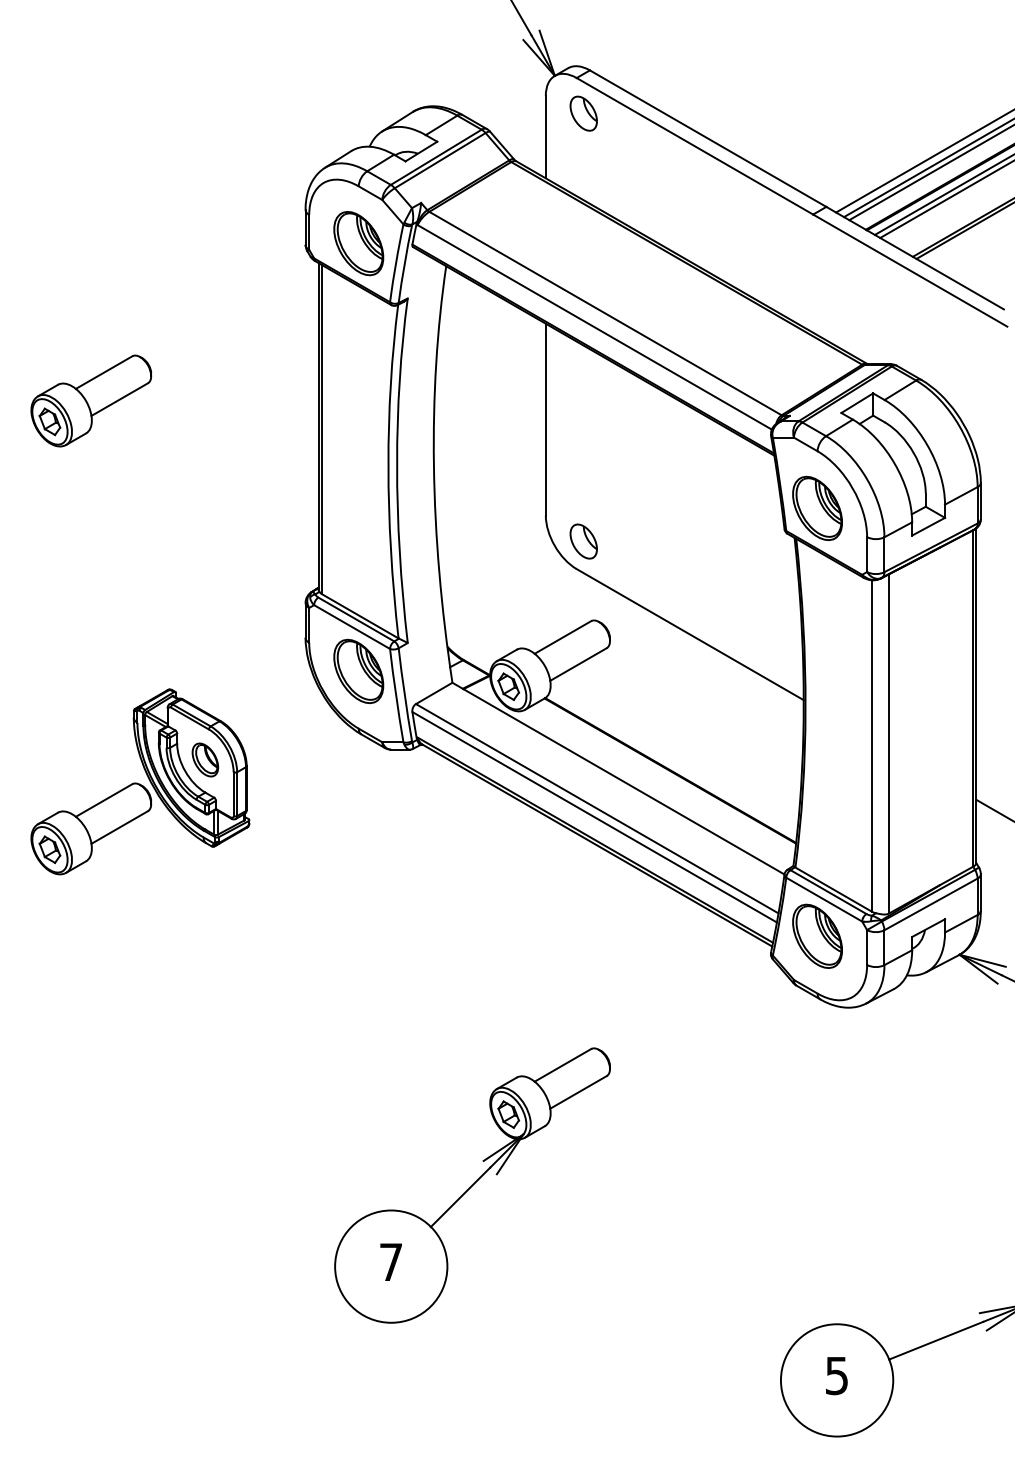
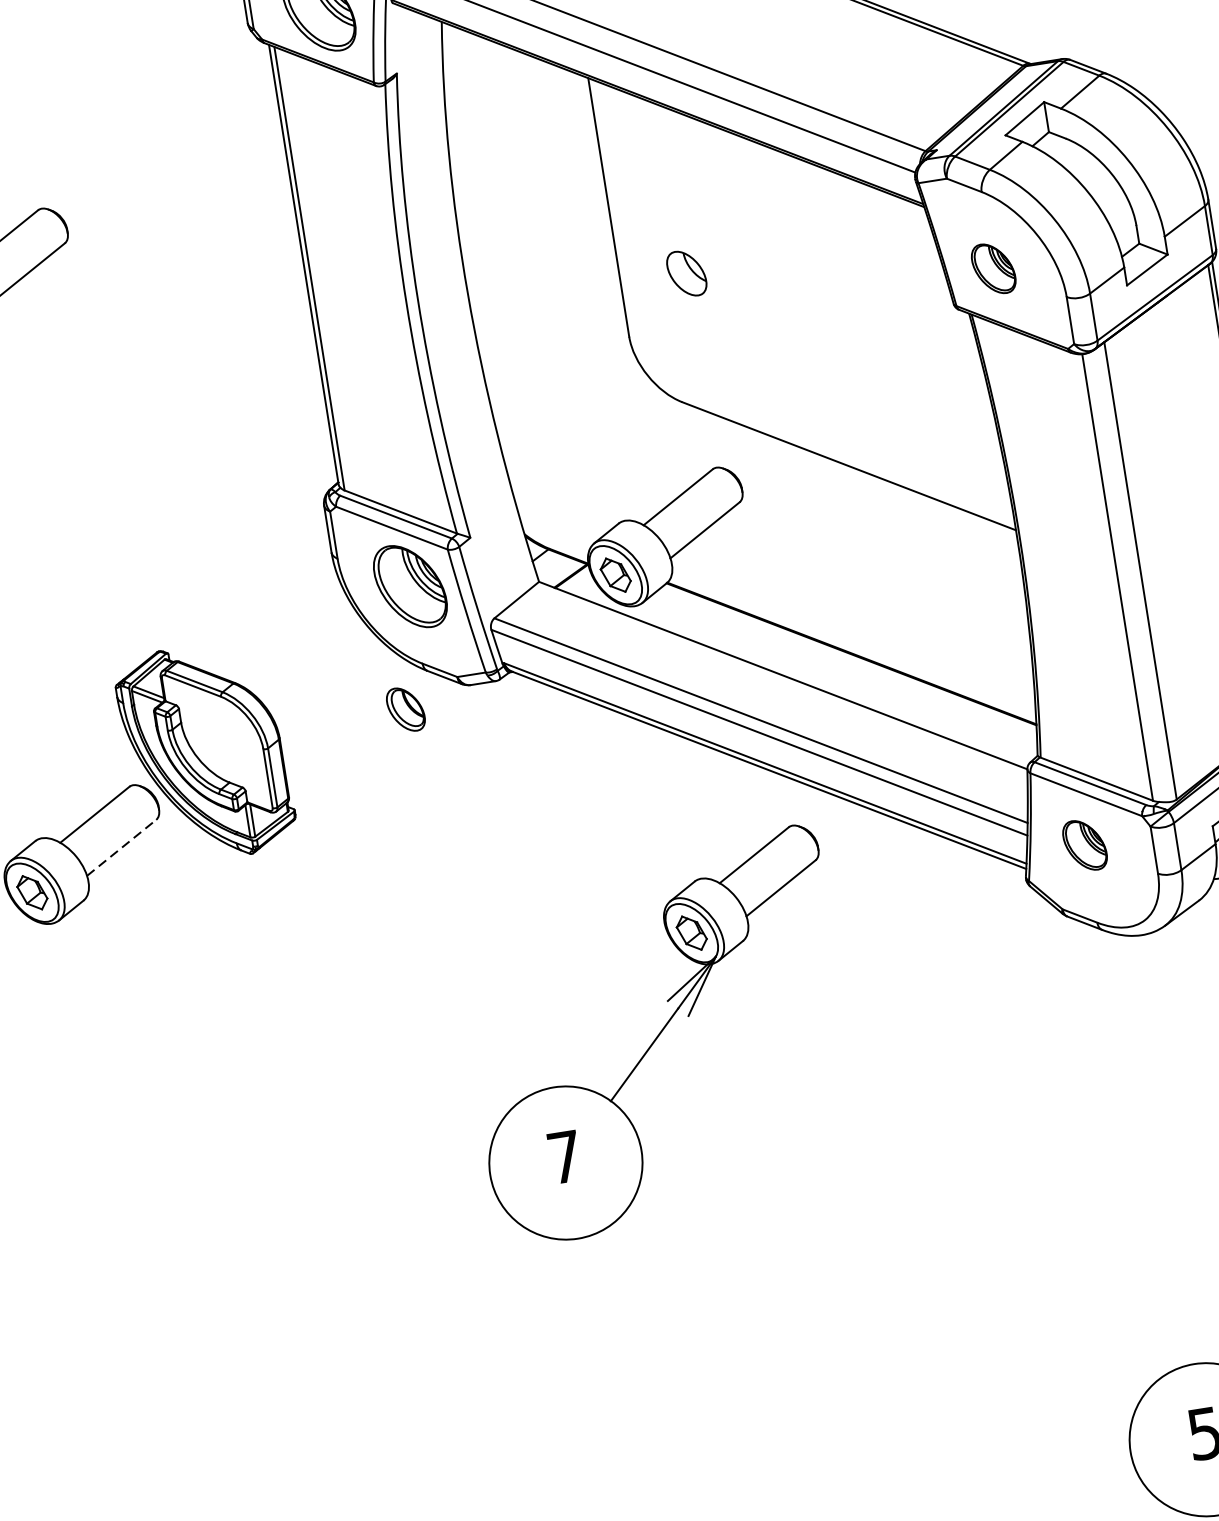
part: (817, 507) -> (993, 267), size x0.6
part: (583, 541) -> (686, 273), moved
part: (205, 759) -> (405, 708), moved
line: (119, 827) -> (121, 847), solid -> dashed
part: (817, 935) -> (1084, 844), size x0.6
part: (472, 1185) -> (658, 1036), moved

